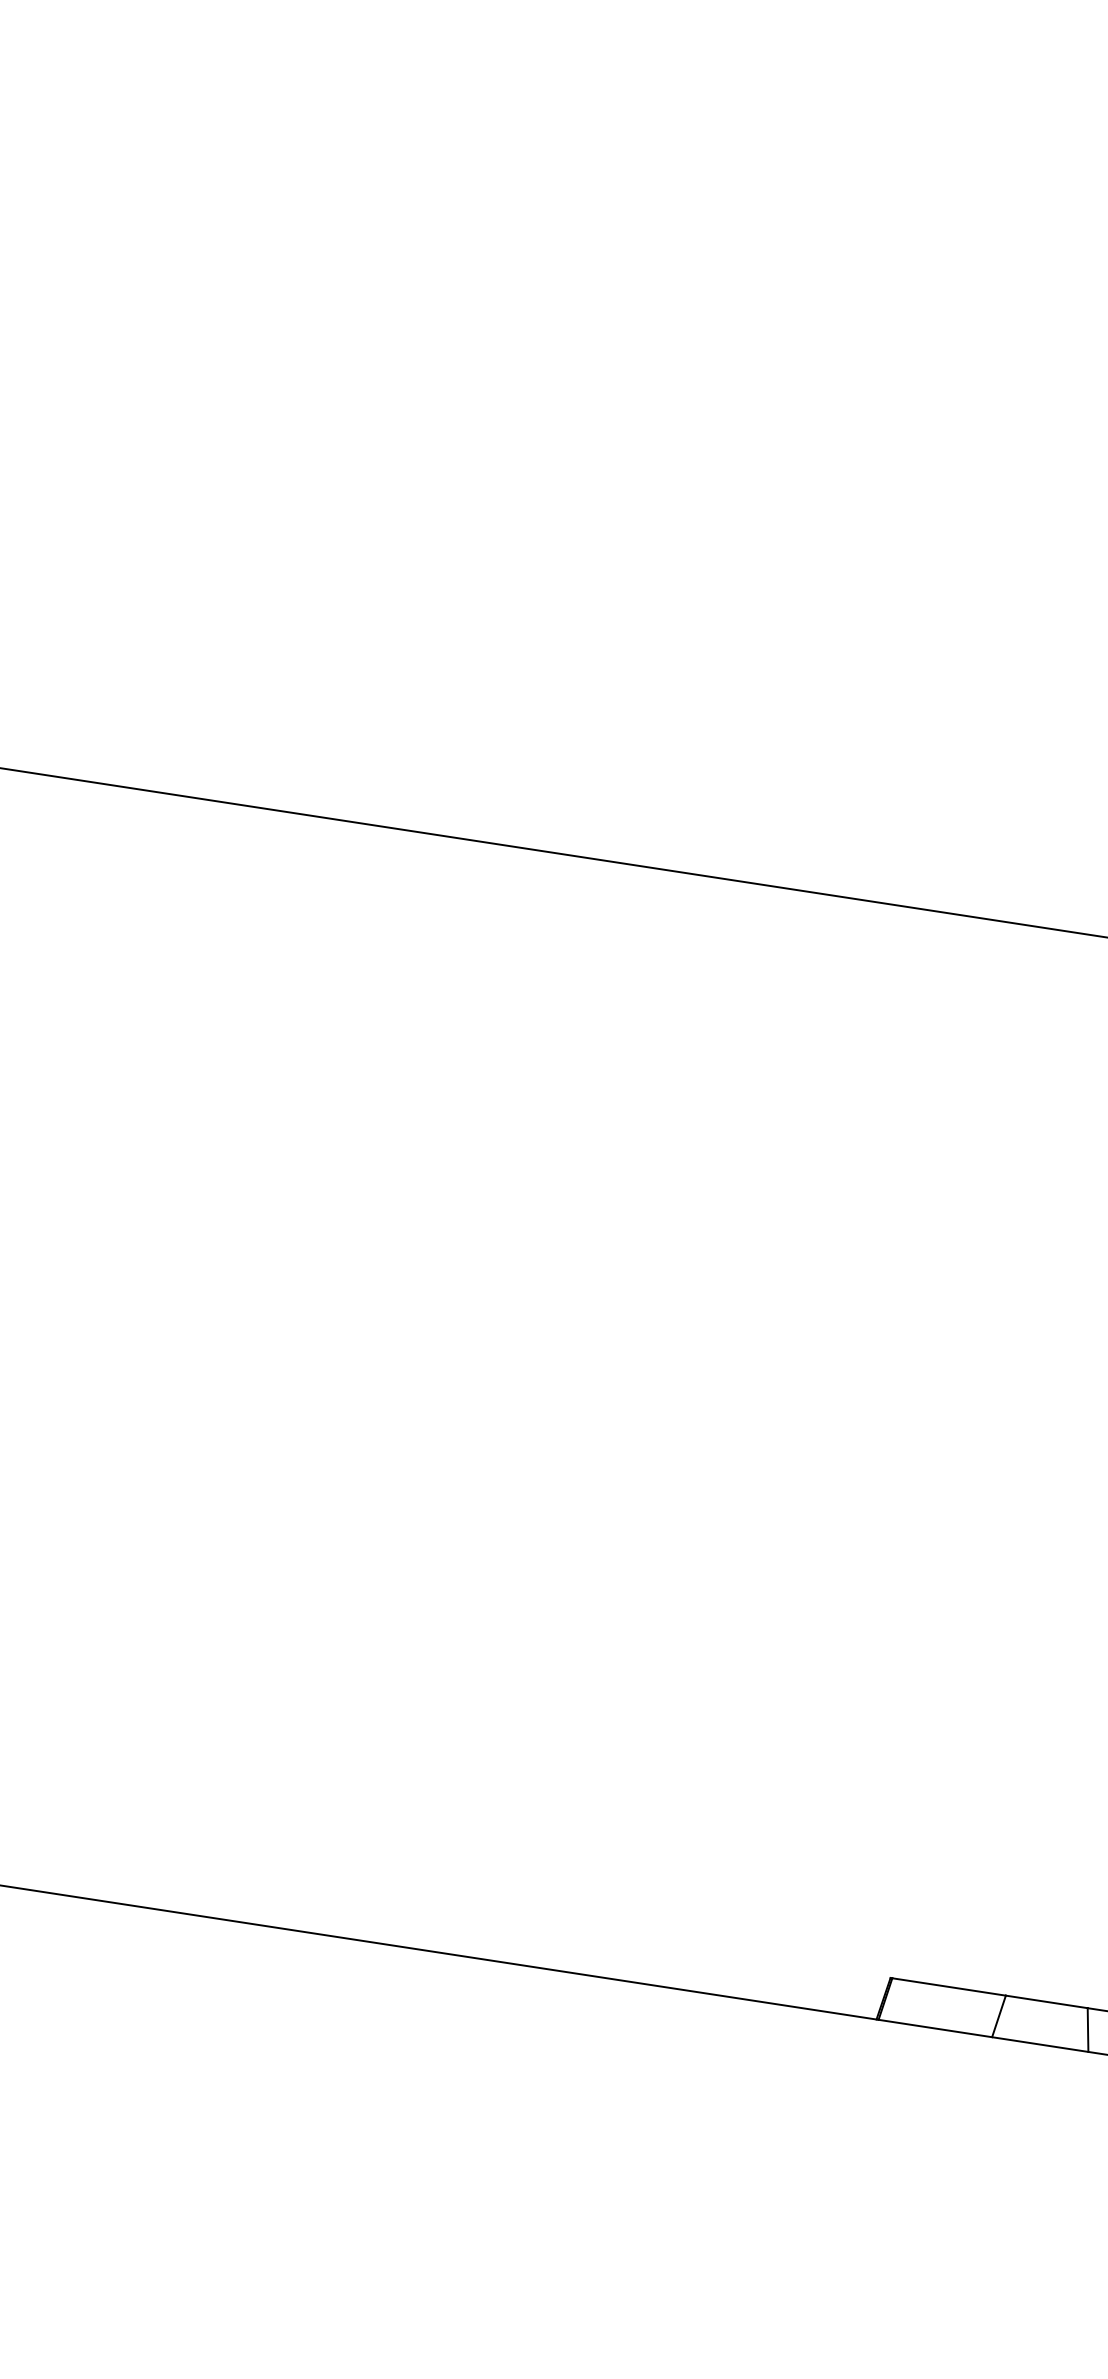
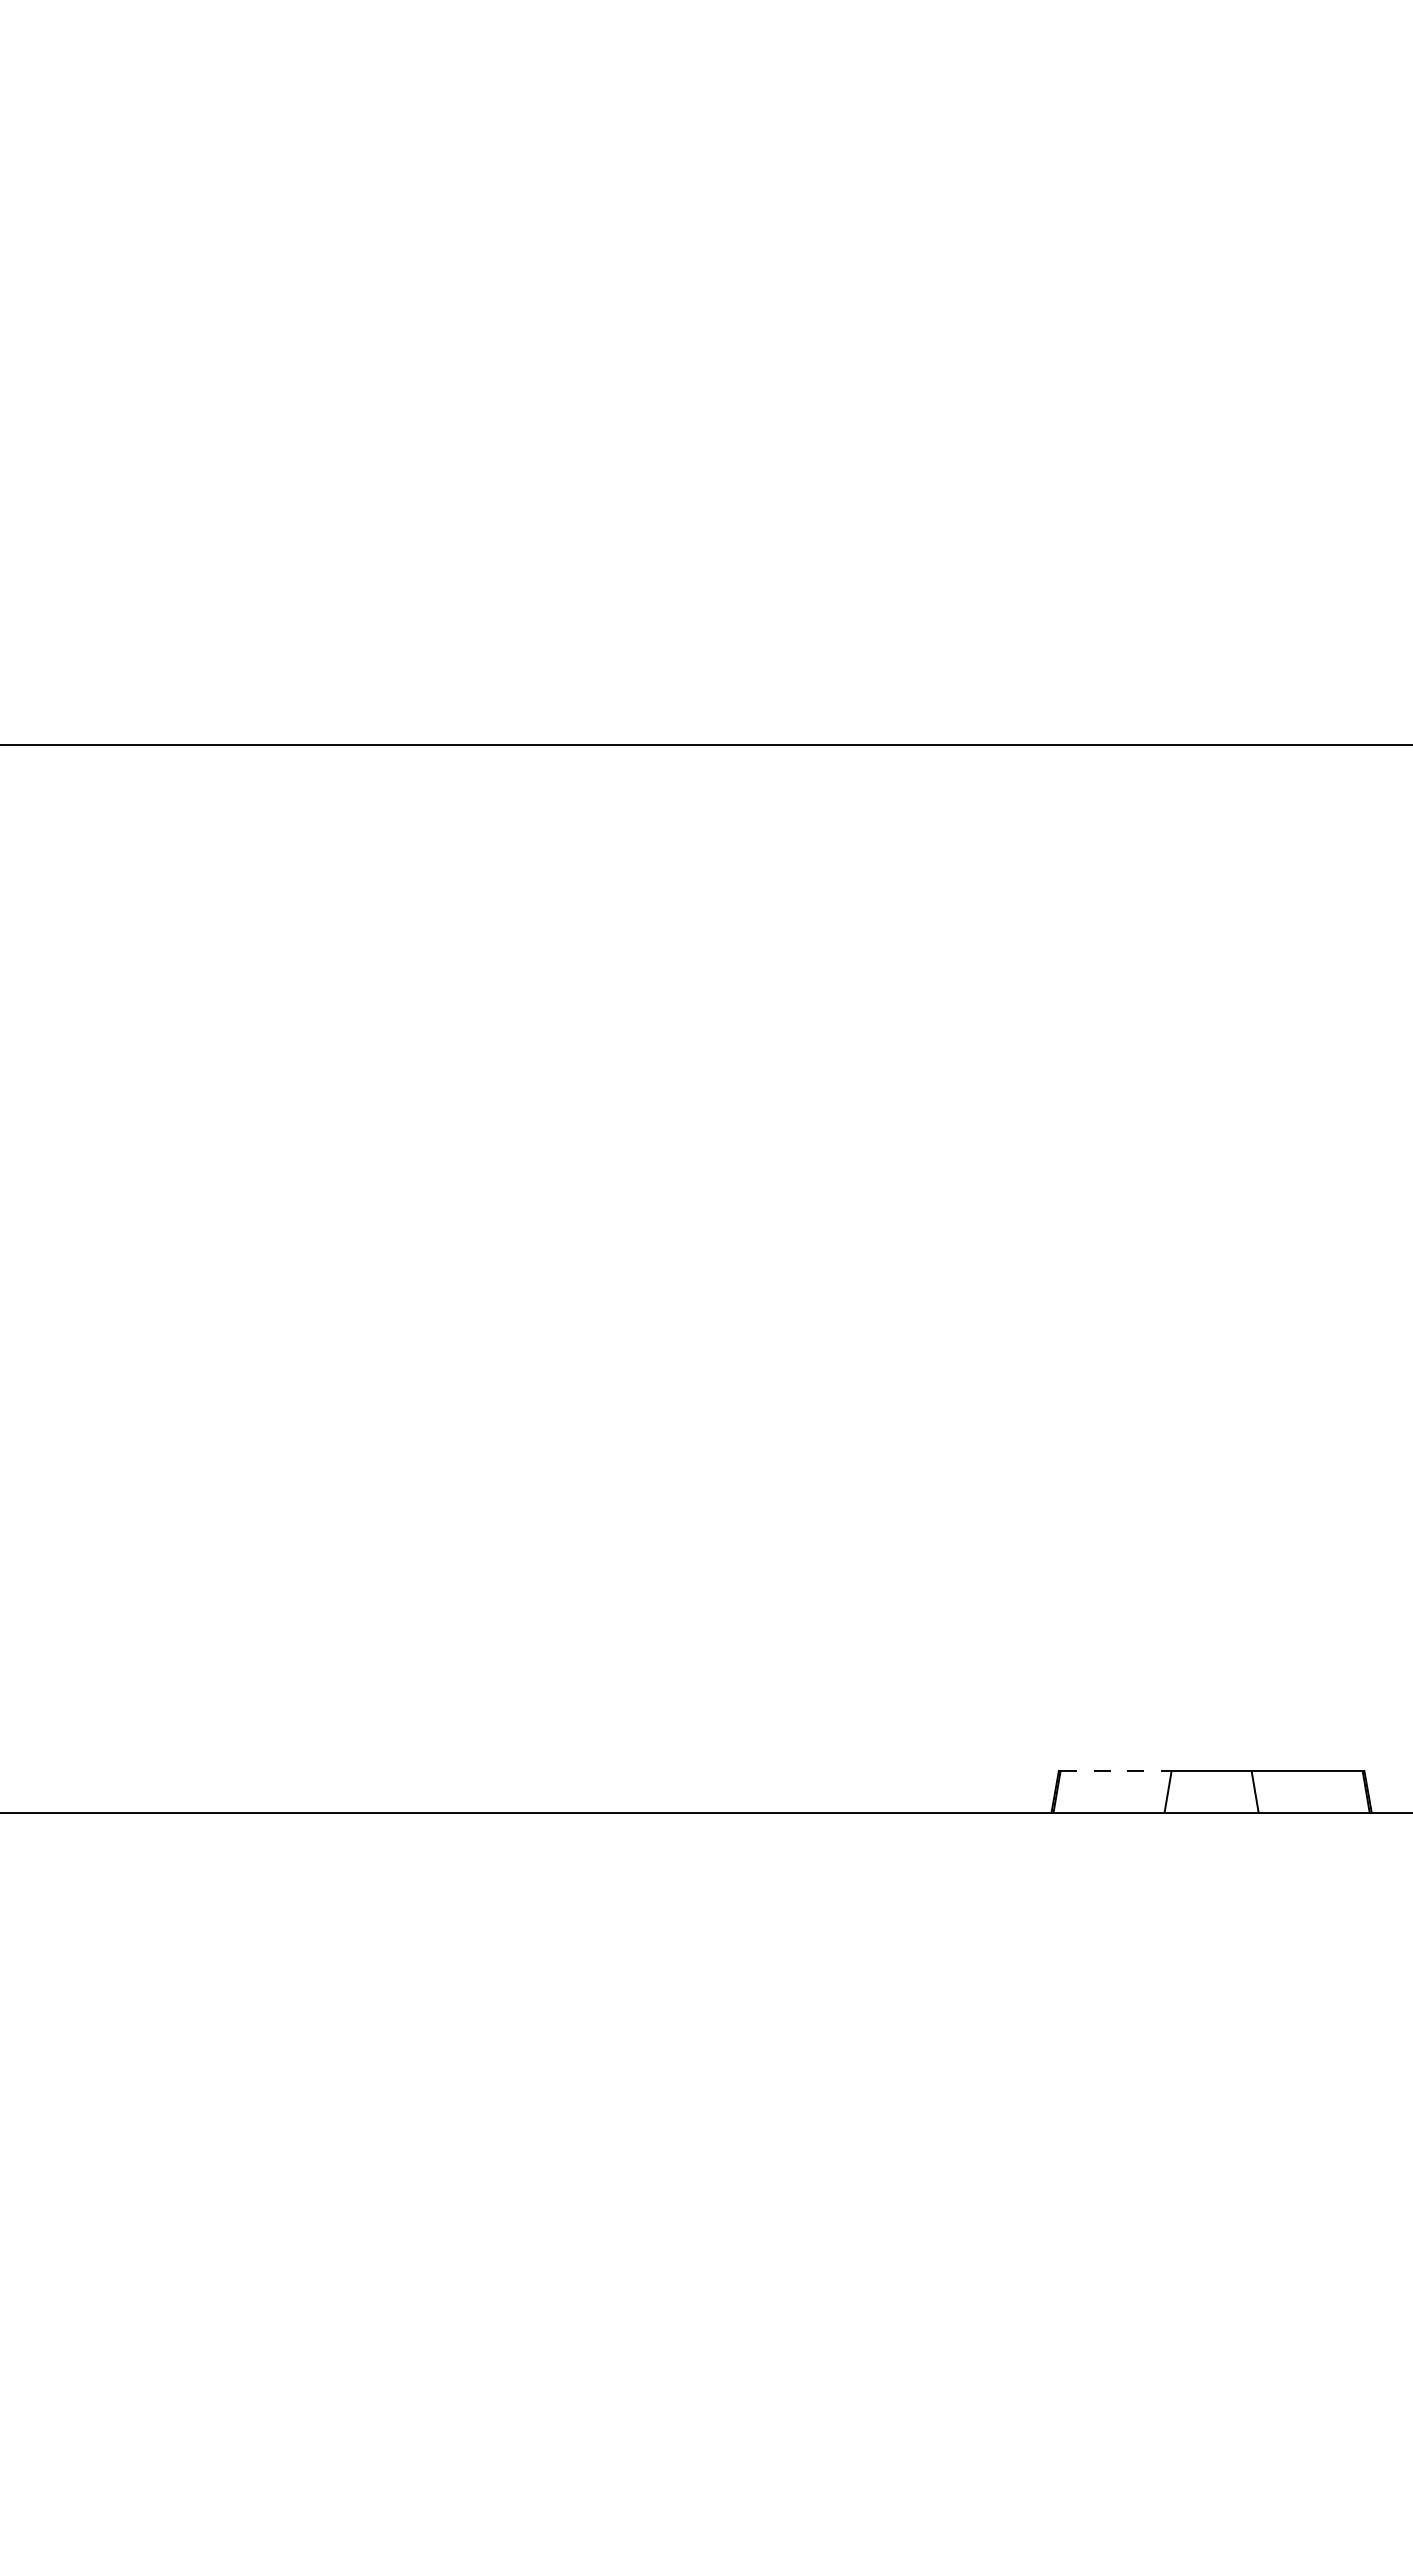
line: (949, 1987) -> (1116, 1771), solid -> dashed

